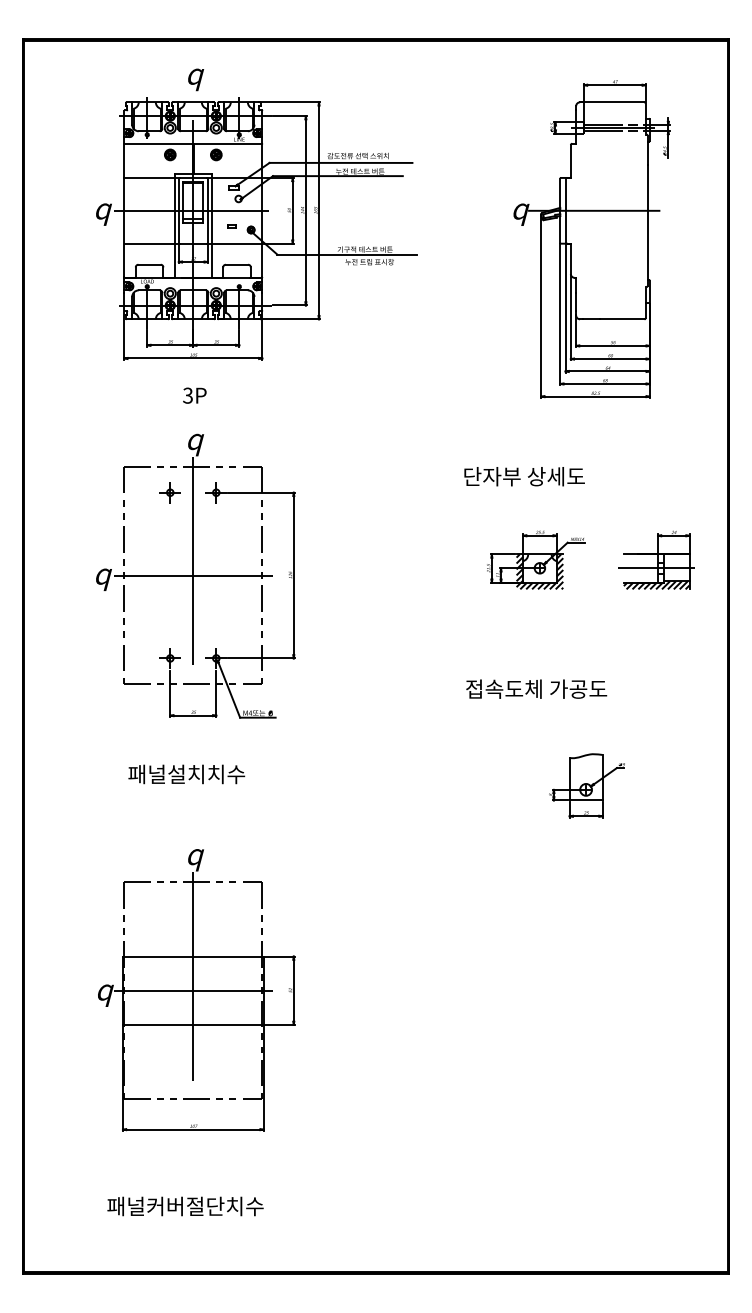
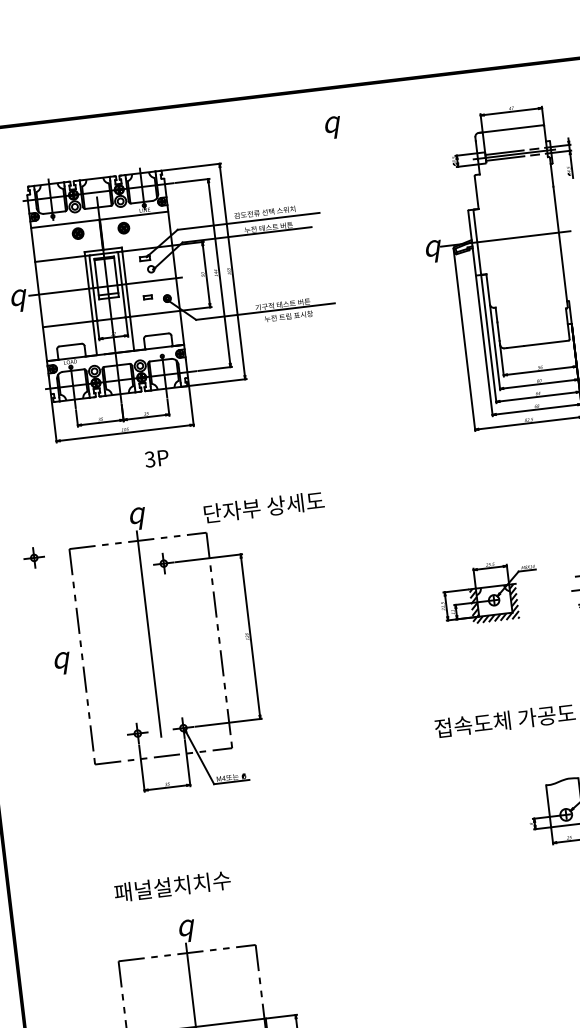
text: (196, 79) -> (333, 127), moved
text: (194, 395) -> (156, 458), moved
text: (524, 476) -> (264, 507), moved
part: (169, 492) -> (33, 557), moved
line: (192, 575) -> (150, 648), removed
text: (186, 774) -> (172, 886), moved

